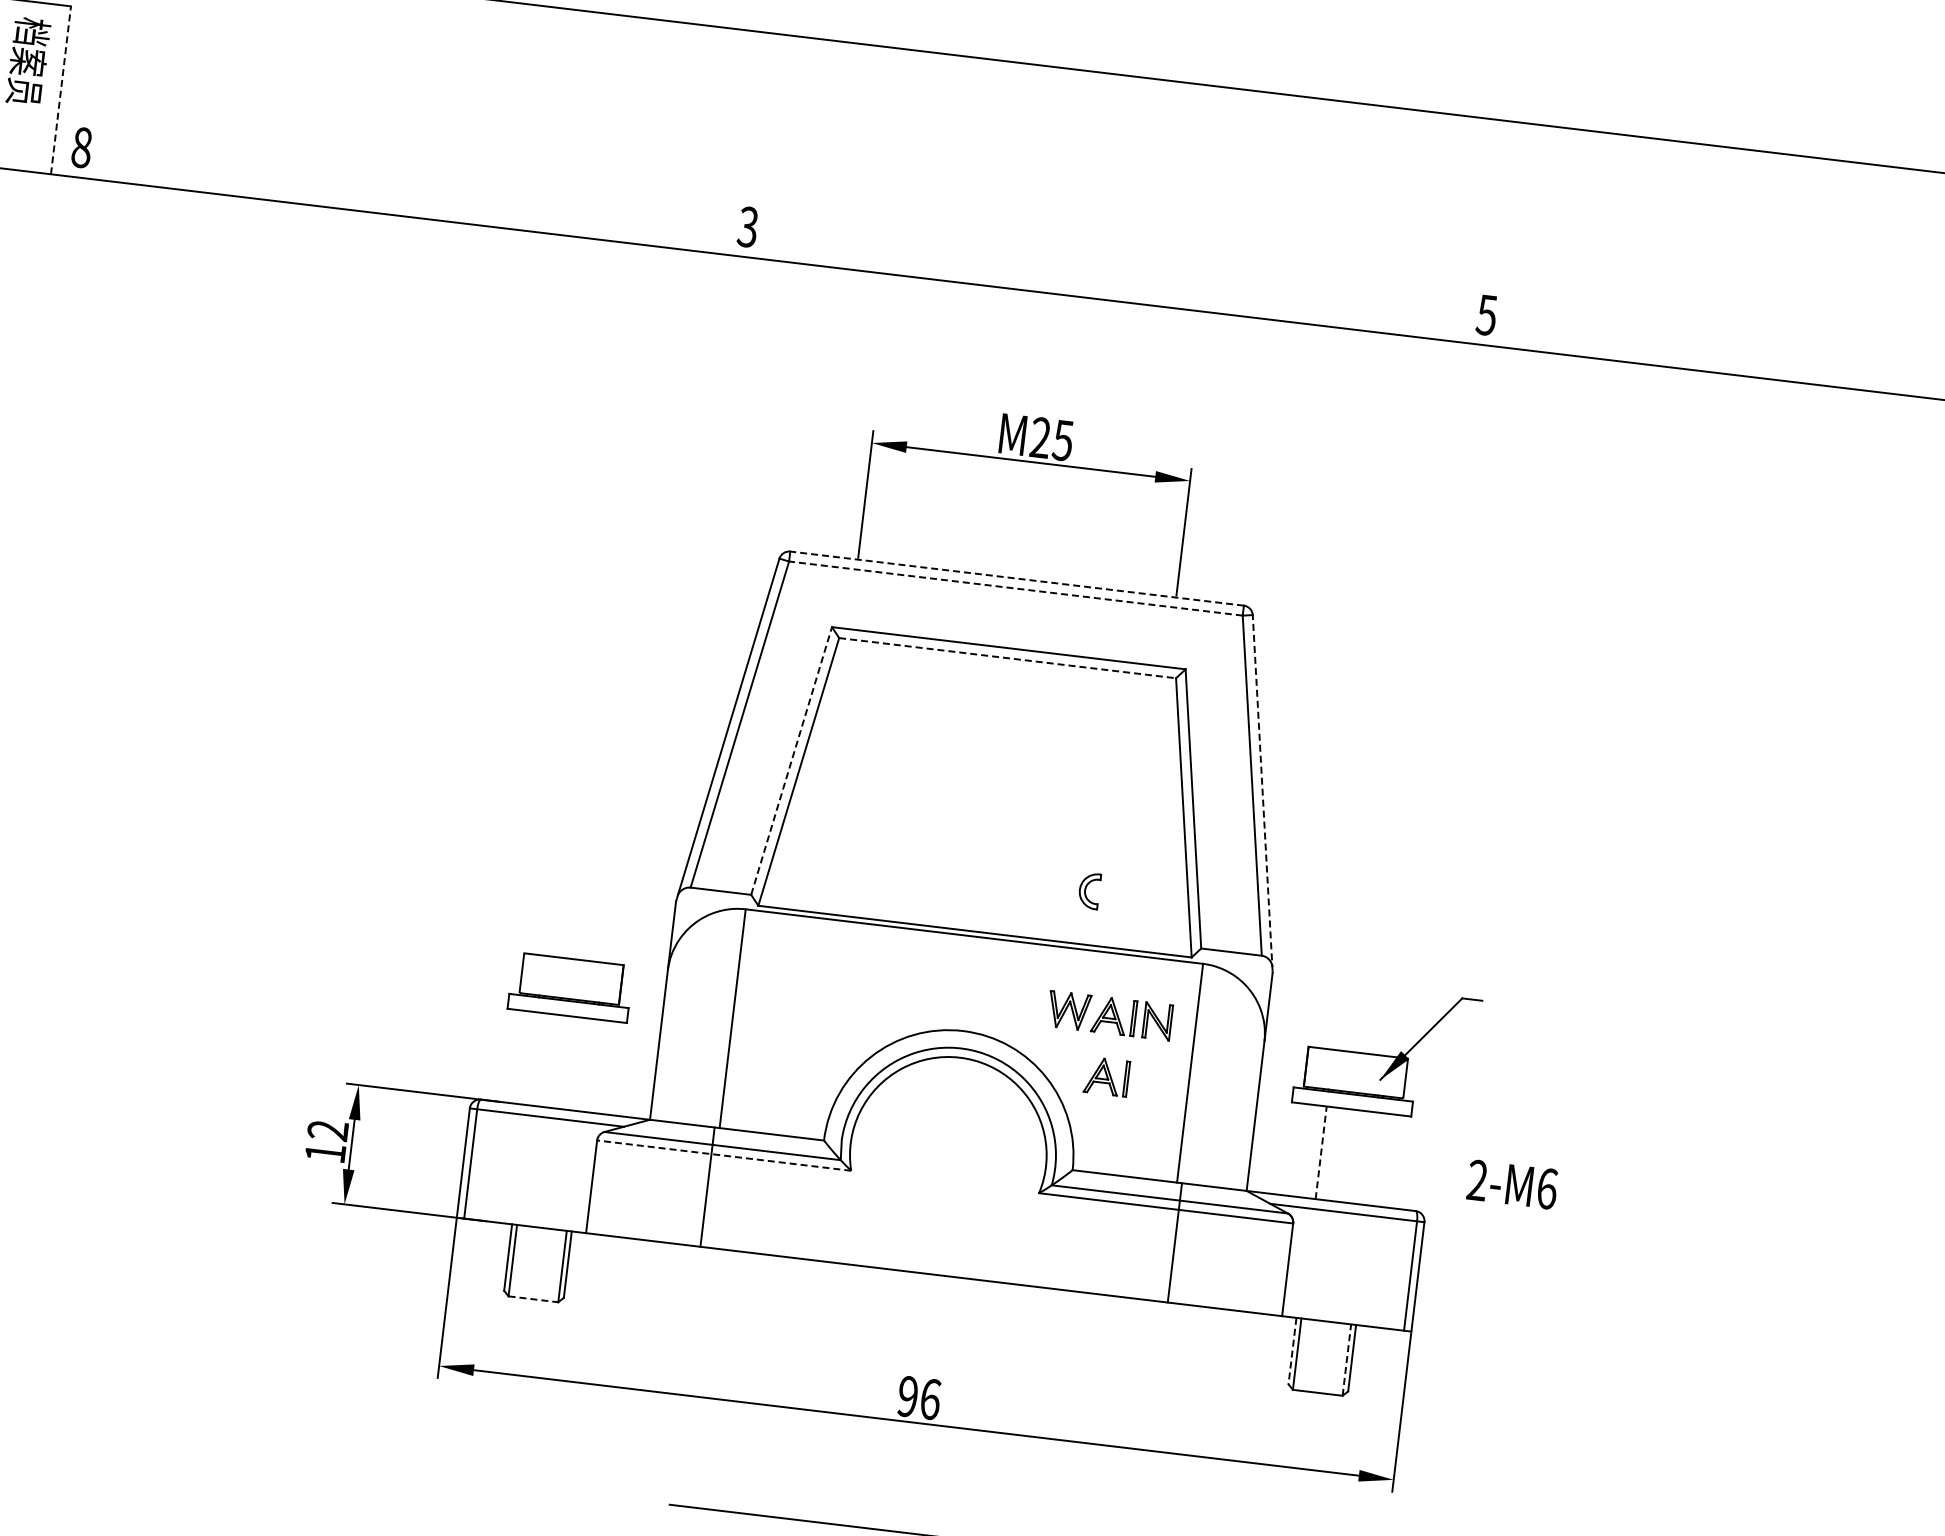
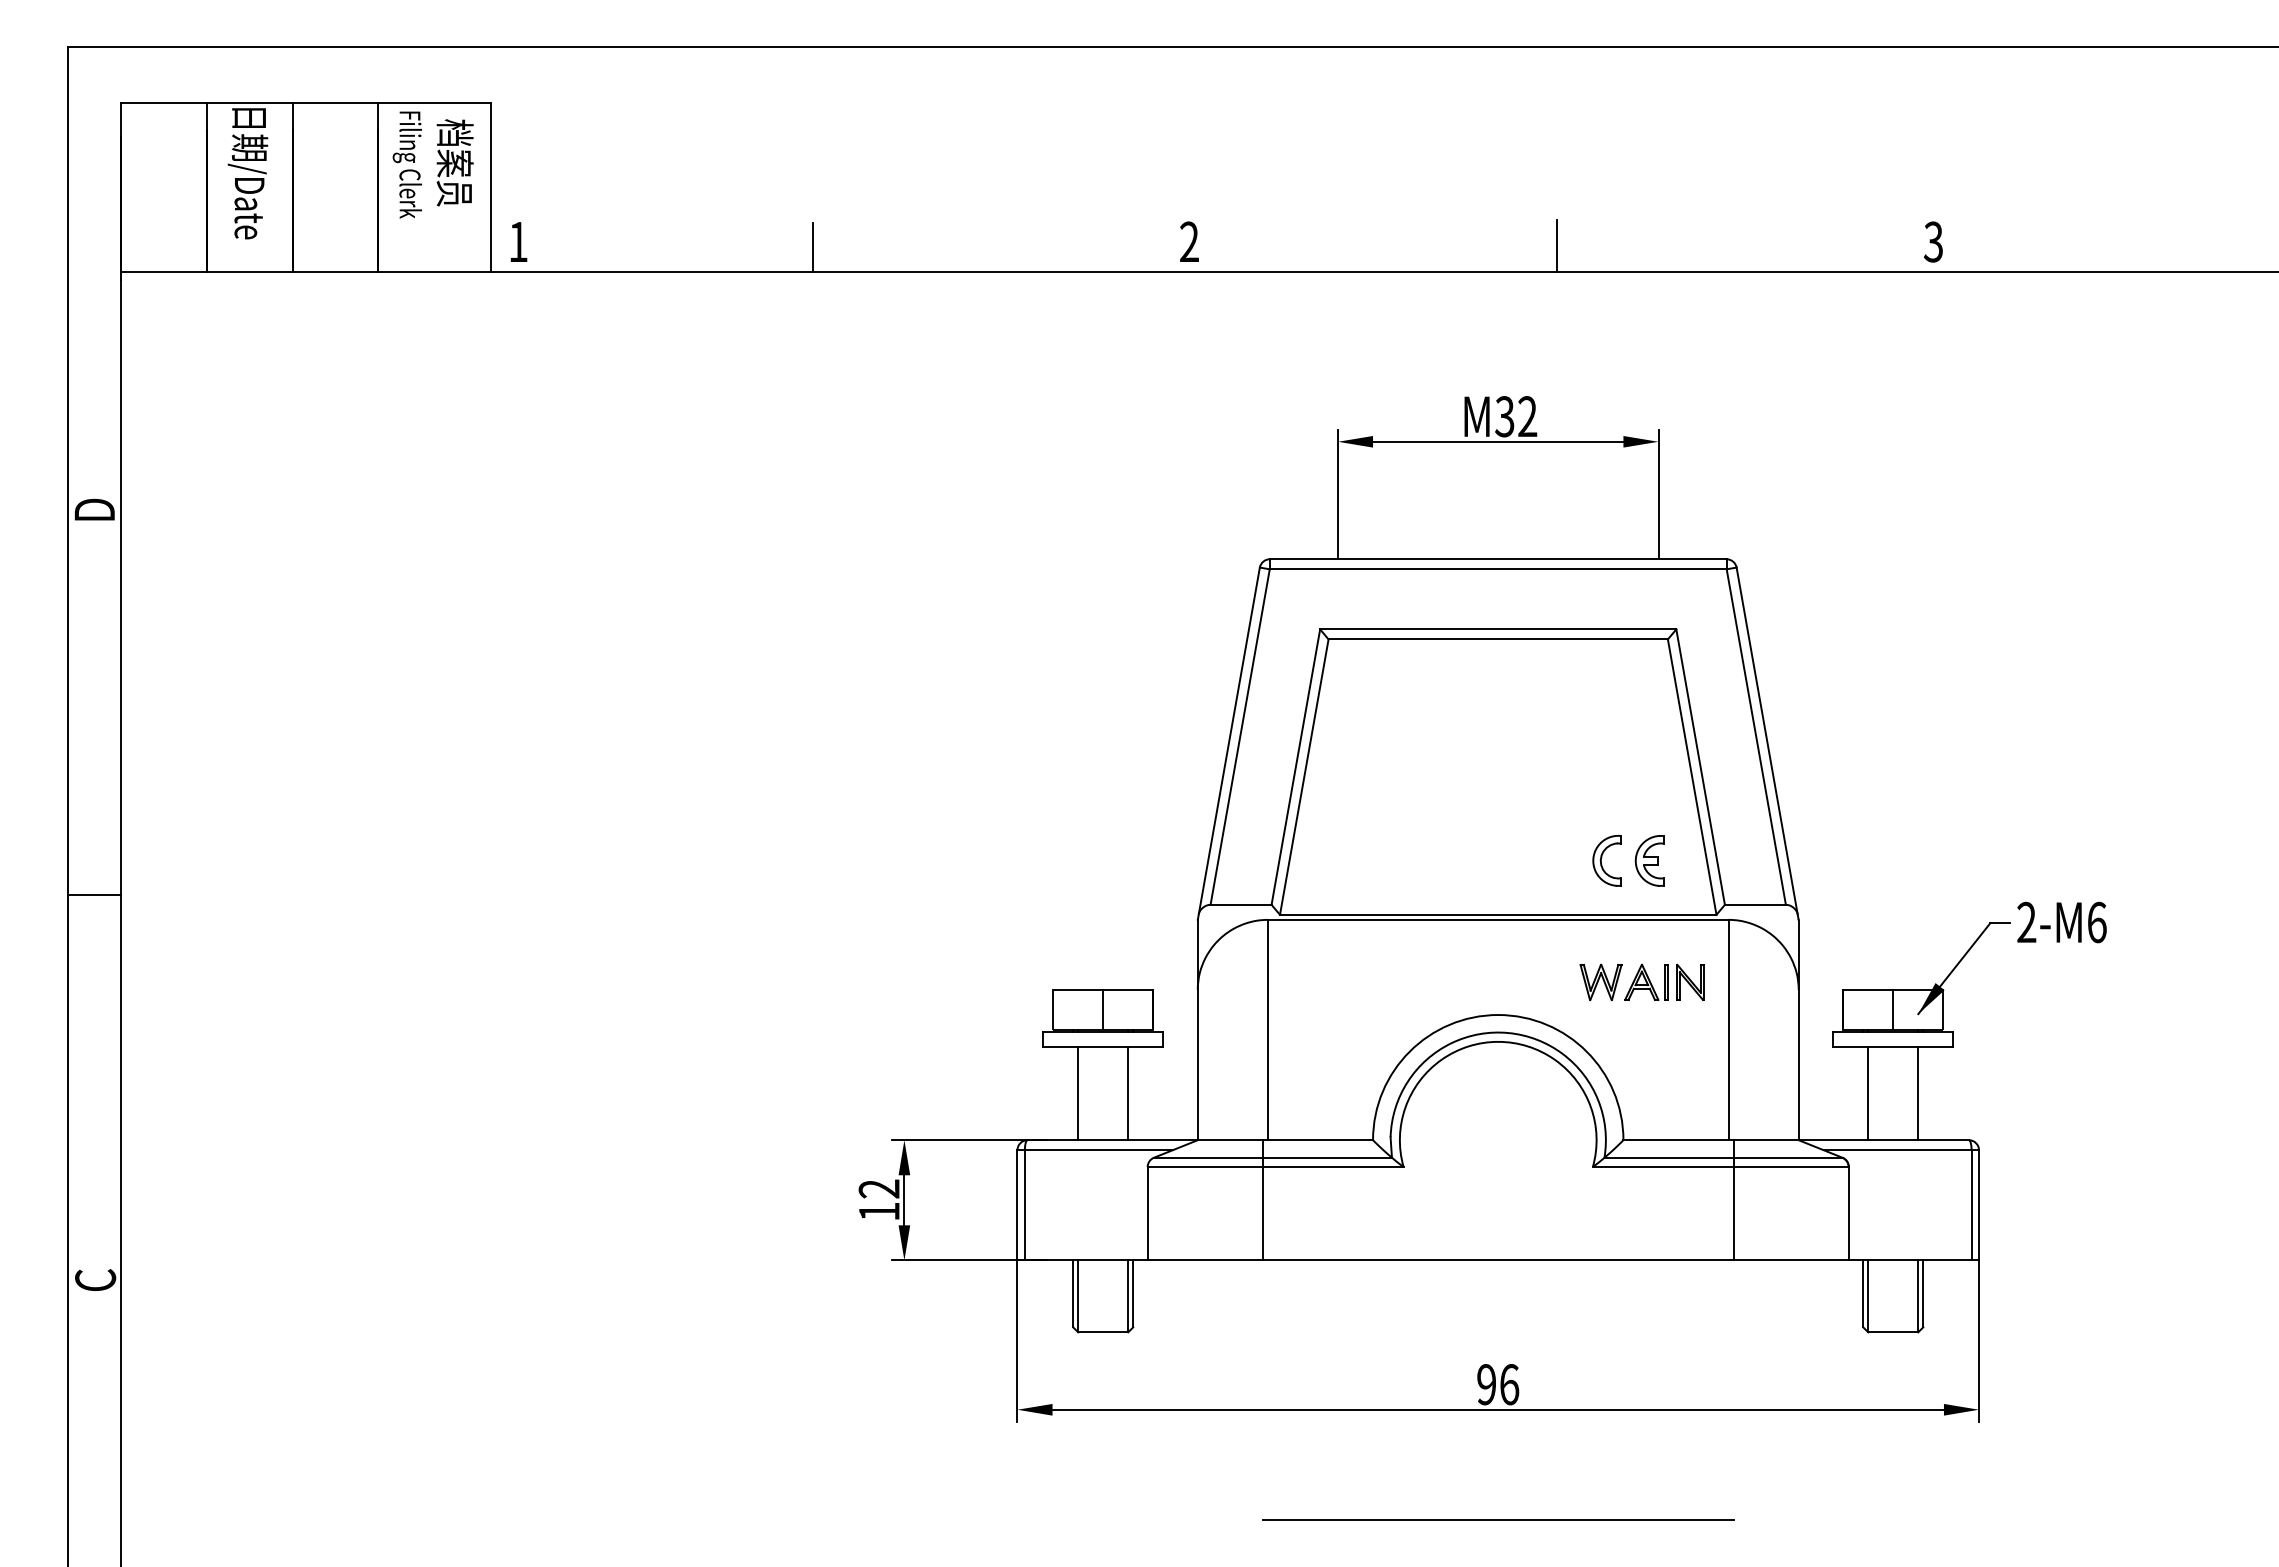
line: (60, 90) -> (490, 187), dashed -> solid
text: (82, 147) -> (518, 241), 8 -> 1
line: (373, 187) -> (812, 247), added
text: (747, 226) -> (1188, 241), 3 -> 2
line: (1112, 274) -> (1556, 245), added
text: (1486, 314) -> (1933, 241), 5 -> 3
text: (1052, 439) -> (1516, 416), M25 -> M32
line: (1016, 578) -> (1497, 559), dashed -> solid
line: (1015, 588) -> (1497, 569), dashed -> solid
line: (1007, 658) -> (1498, 639), dashed -> solid
line: (791, 761) -> (1295, 767), dashed -> solid
line: (1262, 792) -> (1767, 742), dashed -> solid
part: (1088, 890) -> (1606, 860), size x1.43
part: (1131, 895) -> (1649, 860), added
line: (572, 977) -> (1103, 1008), added
line: (537, 1059) -> (1078, 1093), added
line: (586, 1065) -> (1128, 1093), added
line: (1356, 1071) -> (1893, 1008), added
part: (1107, 1075) -> (1646, 1042), removed
line: (1321, 1152) -> (1868, 1093), dashed -> solid
line: (723, 1156) -> (1275, 1167), dashed -> solid
line: (1371, 1158) -> (1918, 1093), added
text: (1511, 1184) -> (2061, 922), moved
line: (533, 1299) -> (1103, 1332), dashed -> solid
line: (1292, 1351) -> (1863, 1294), dashed -> solid
line: (1347, 1360) -> (1918, 1296), dashed -> solid

